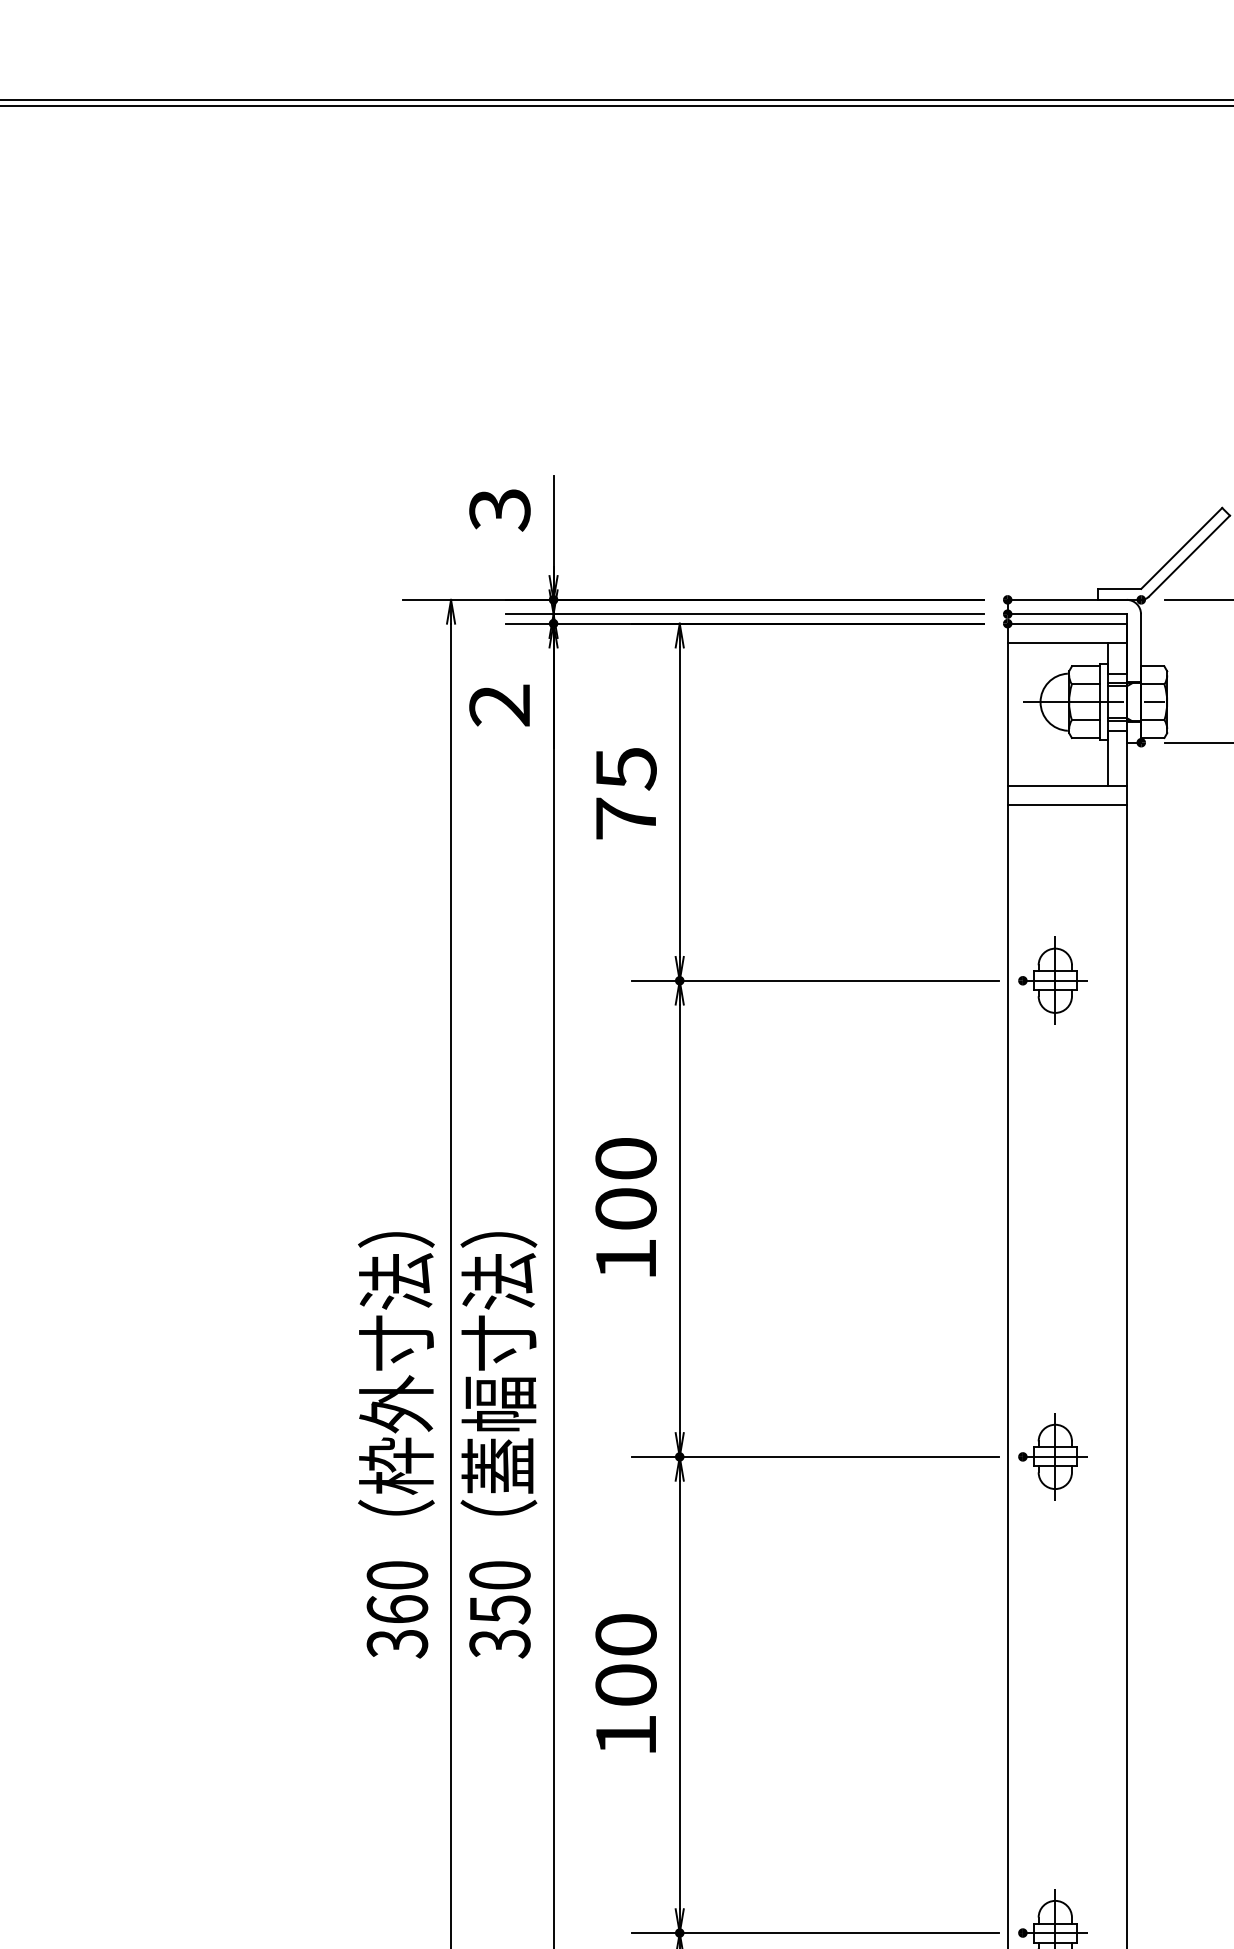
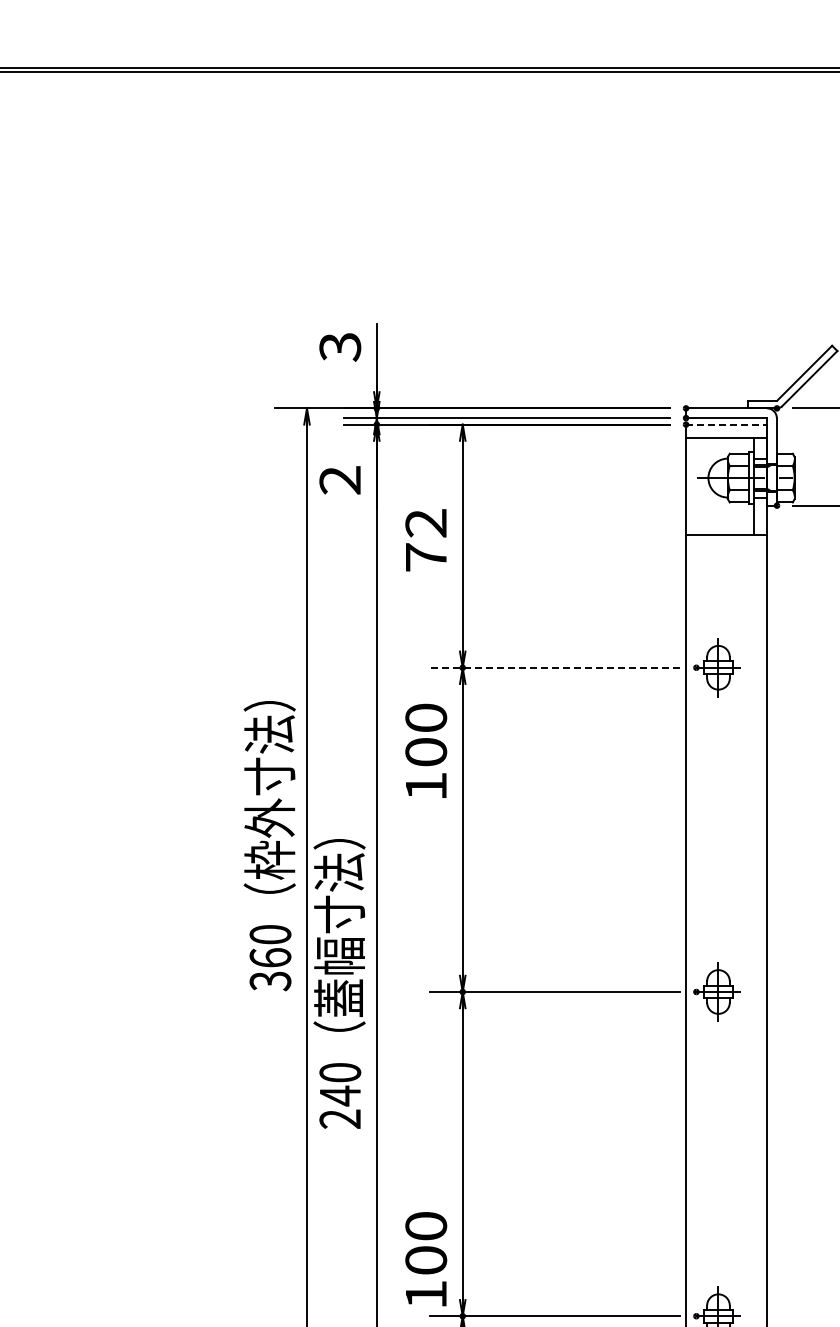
line: (1067, 623) -> (726, 424), solid -> dashed
text: (626, 768) -> (426, 523), 75 -> 72
line: (1067, 804) -> (726, 547), removed
line: (815, 980) -> (555, 667), solid -> dashed
text: (626, 1206) -> (426, 750), moved
text: (395, 1445) -> (269, 846), moved
text: (500, 1626) -> (340, 1107), 350 -> 240
text: (626, 1683) -> (426, 1259), moved

